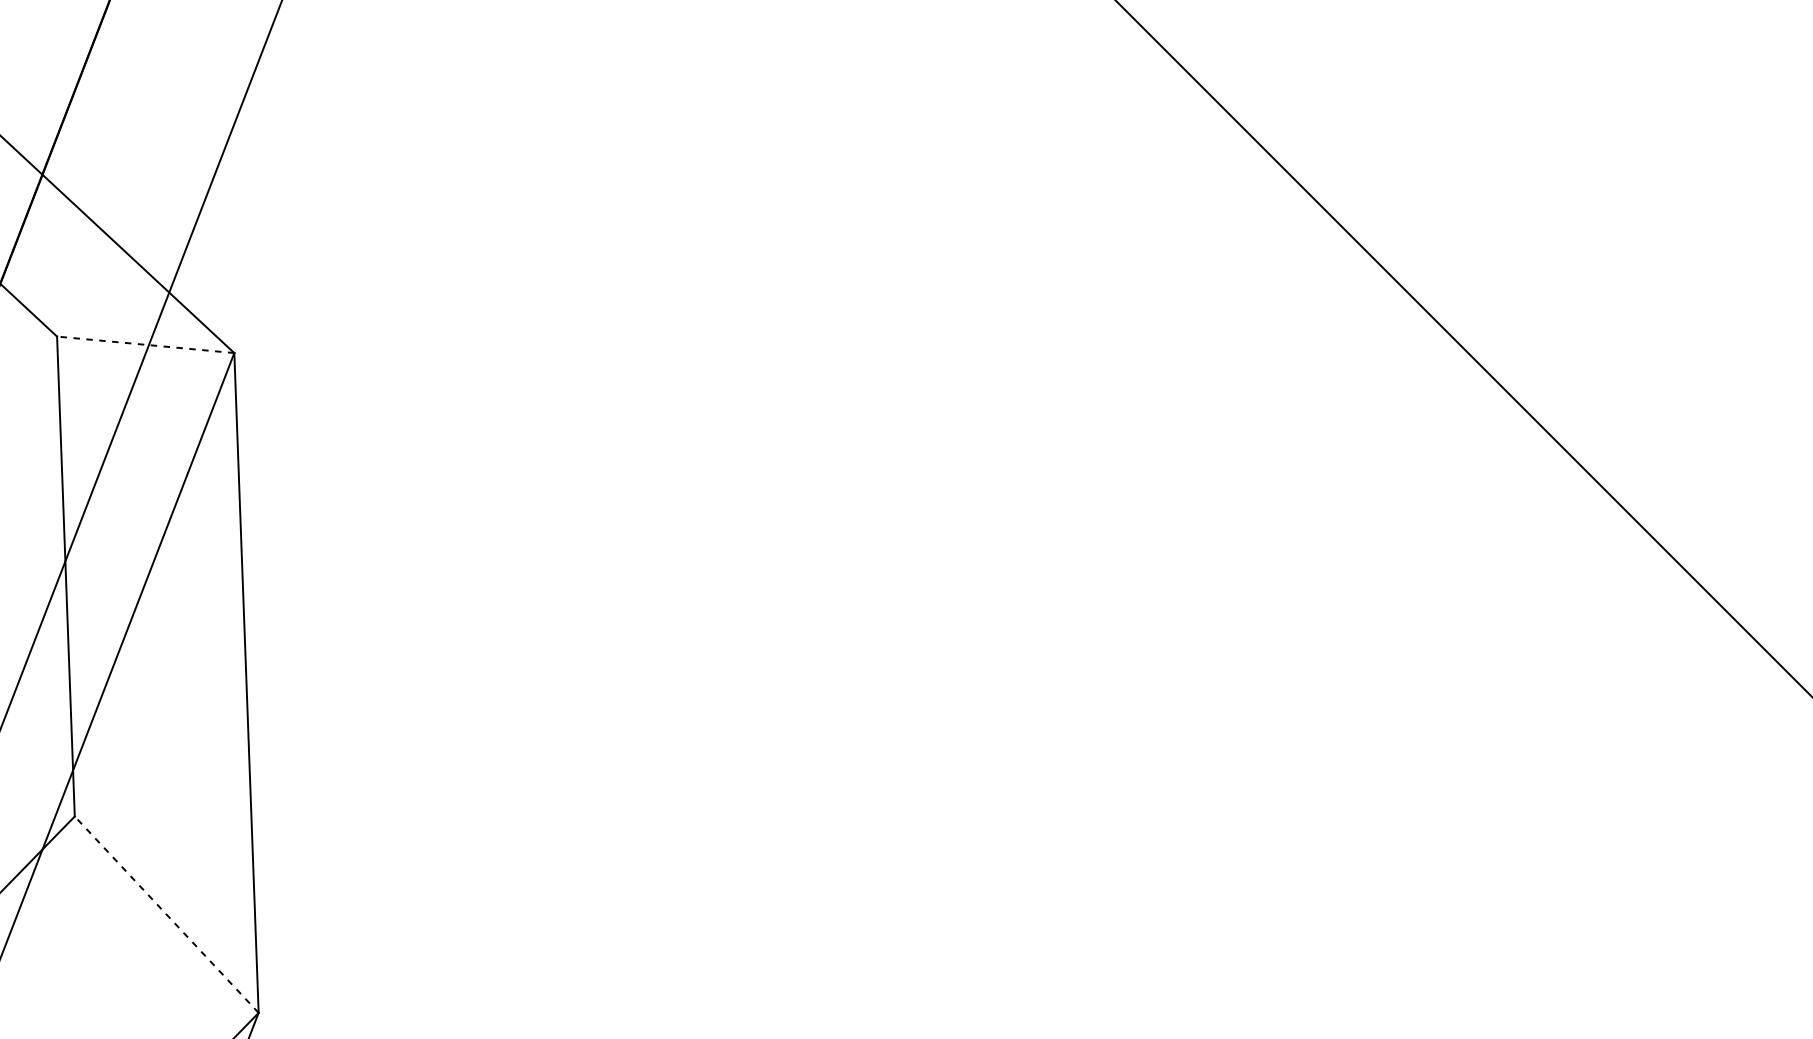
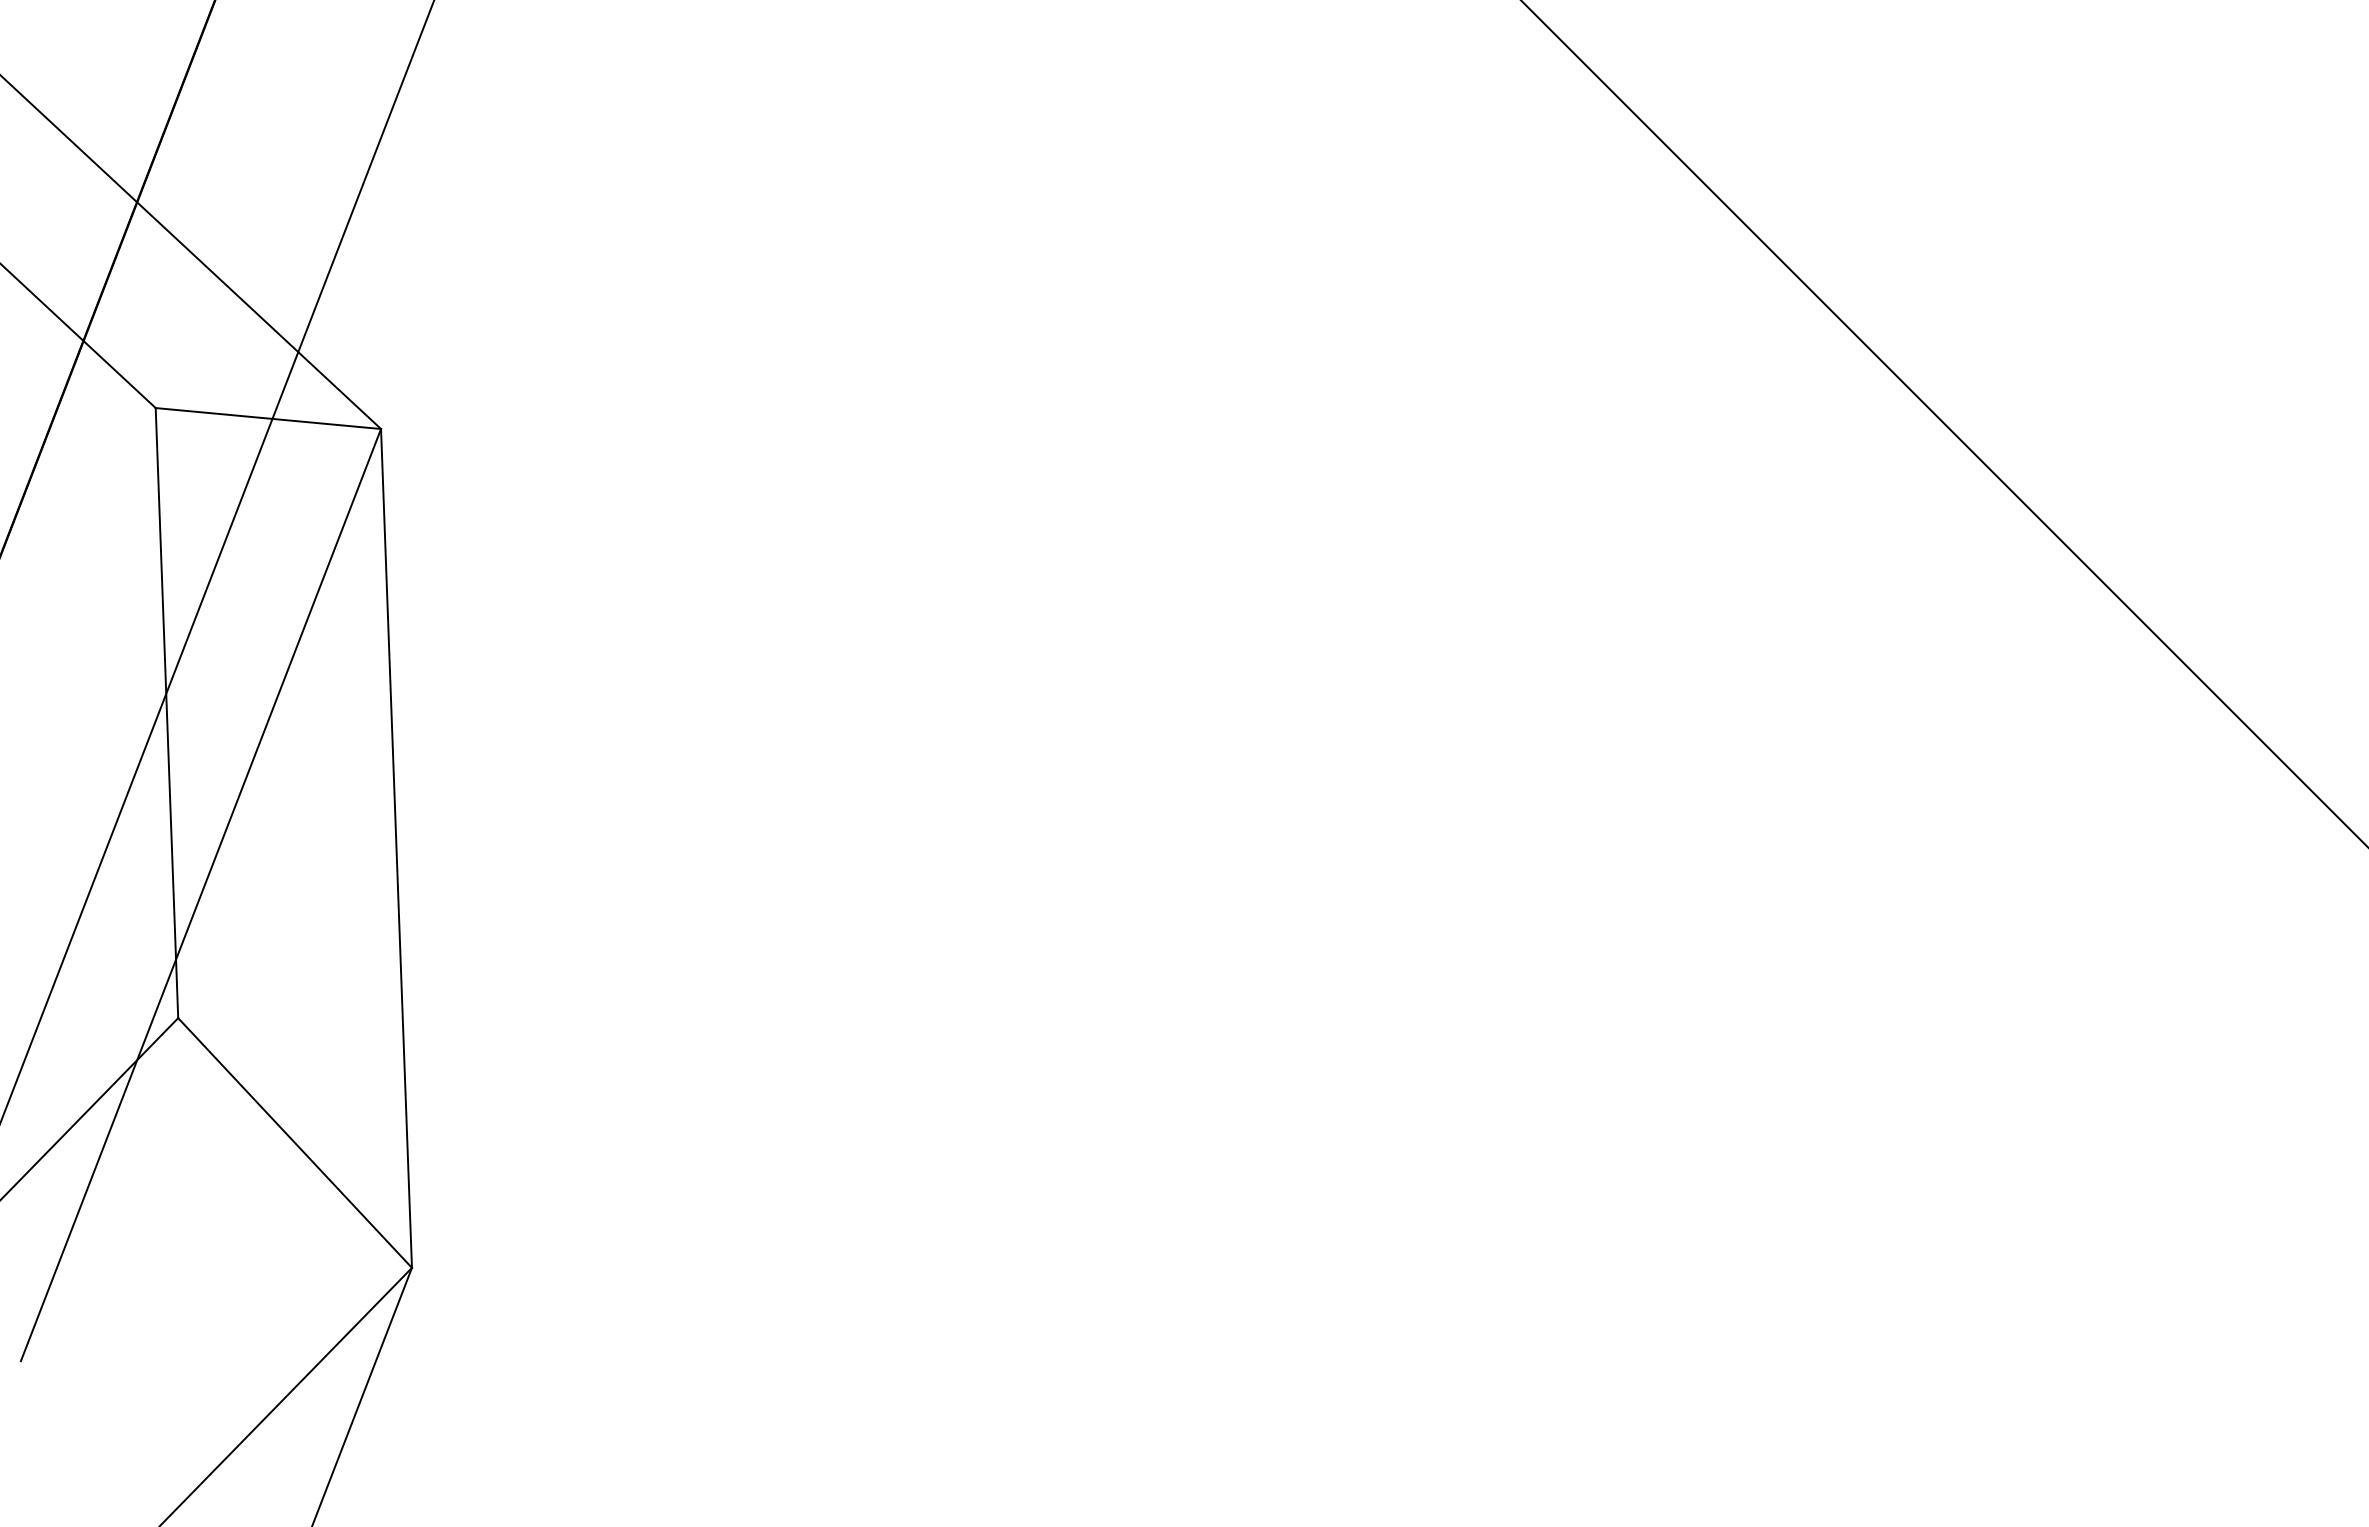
line: (145, 344) -> (267, 418), dashed -> solid
line: (166, 914) -> (294, 1142), dashed -> solid

